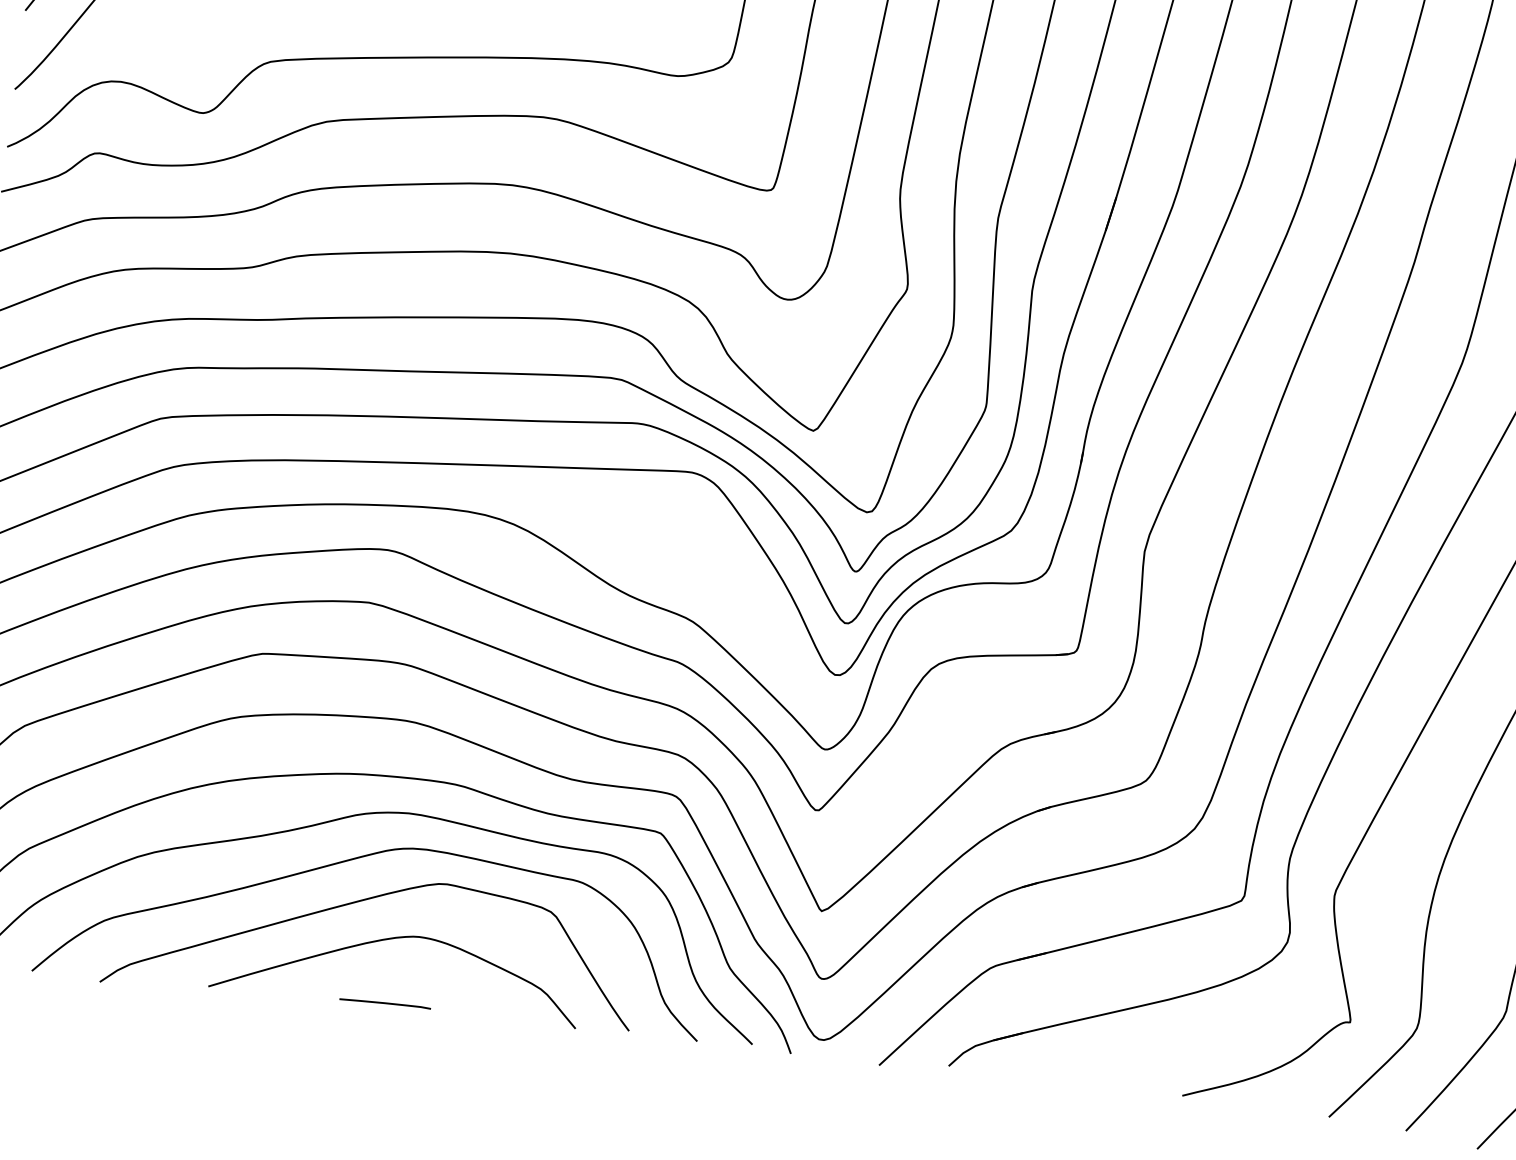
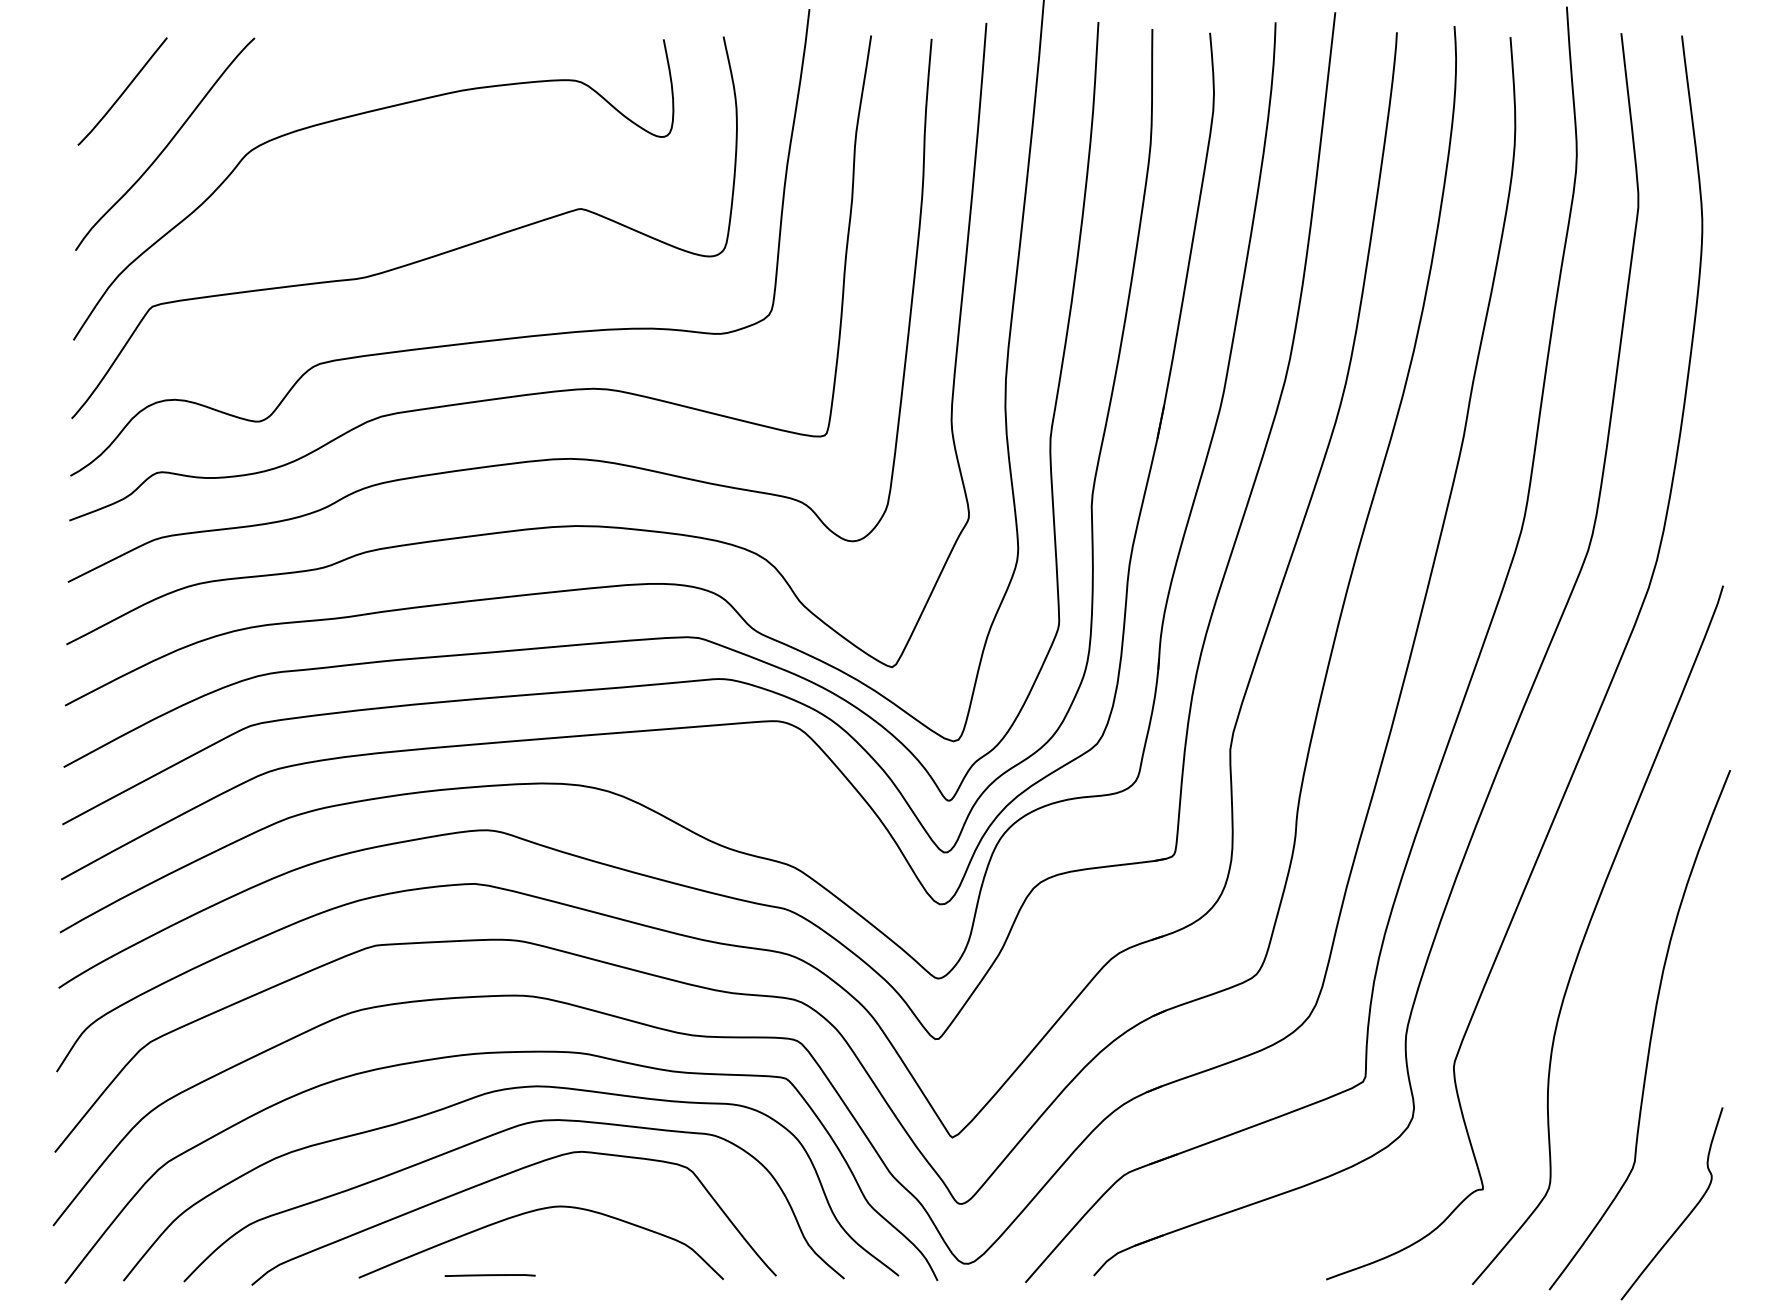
line: (384, 1003) -> (489, 1275), moved

